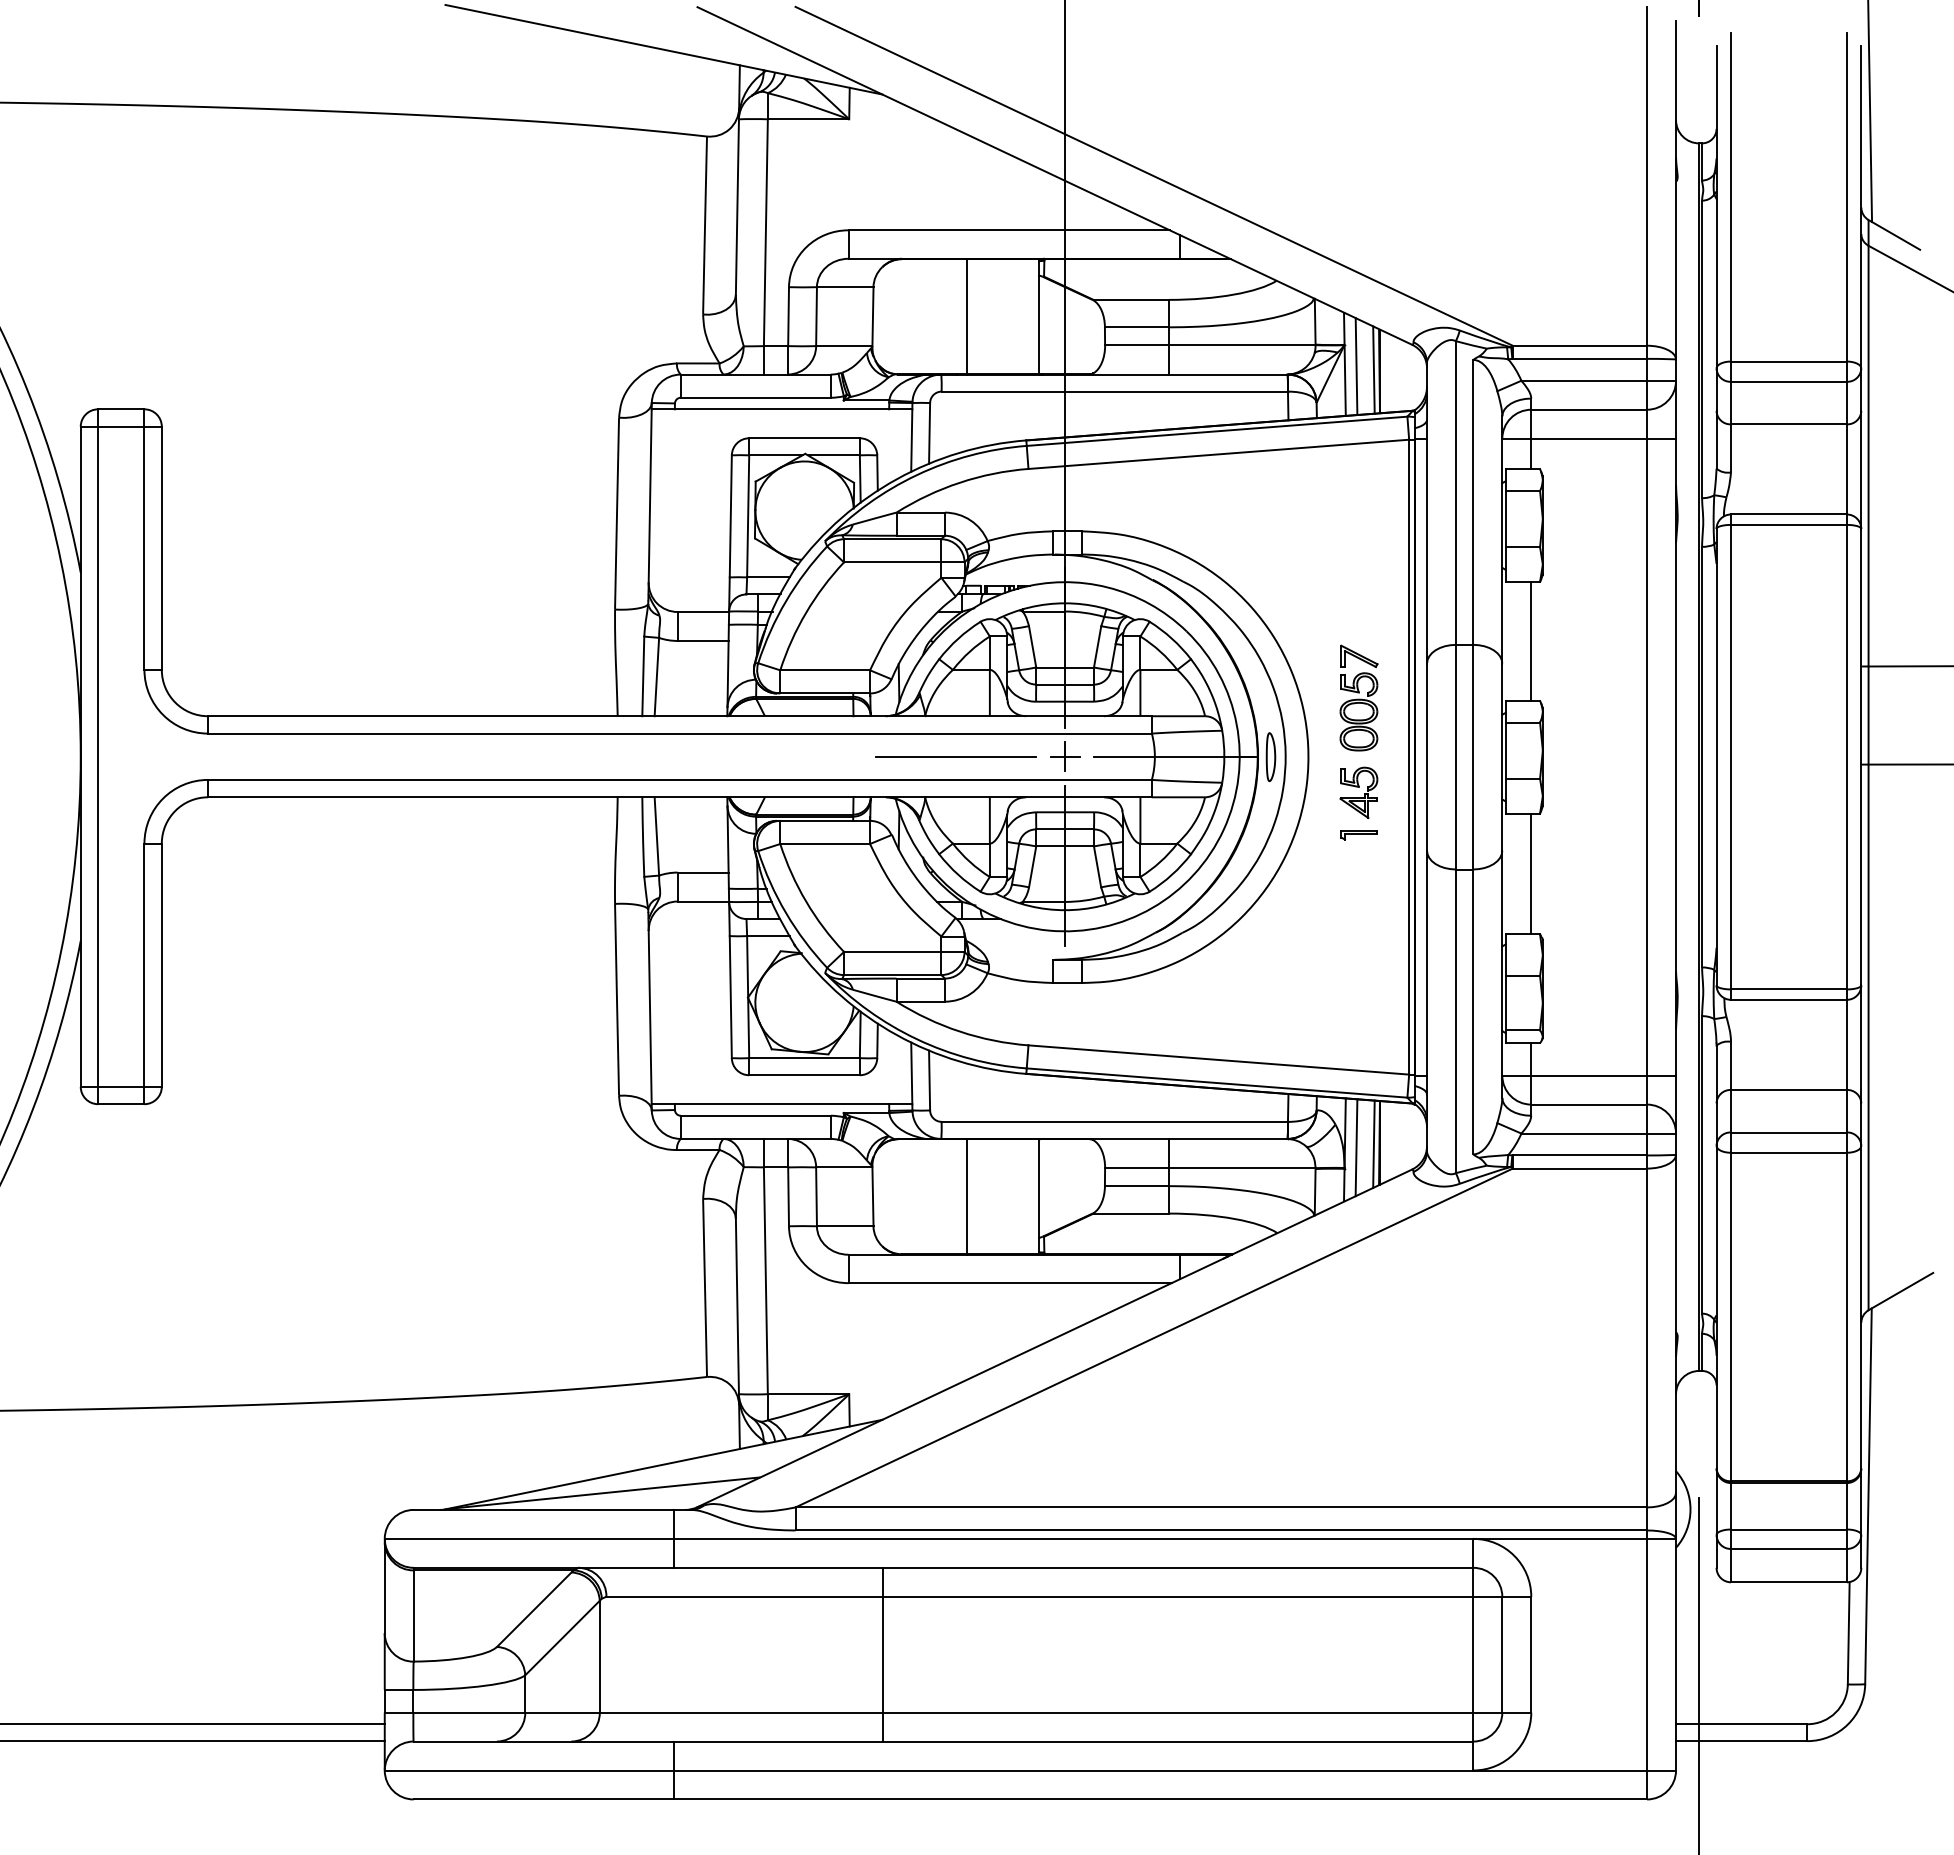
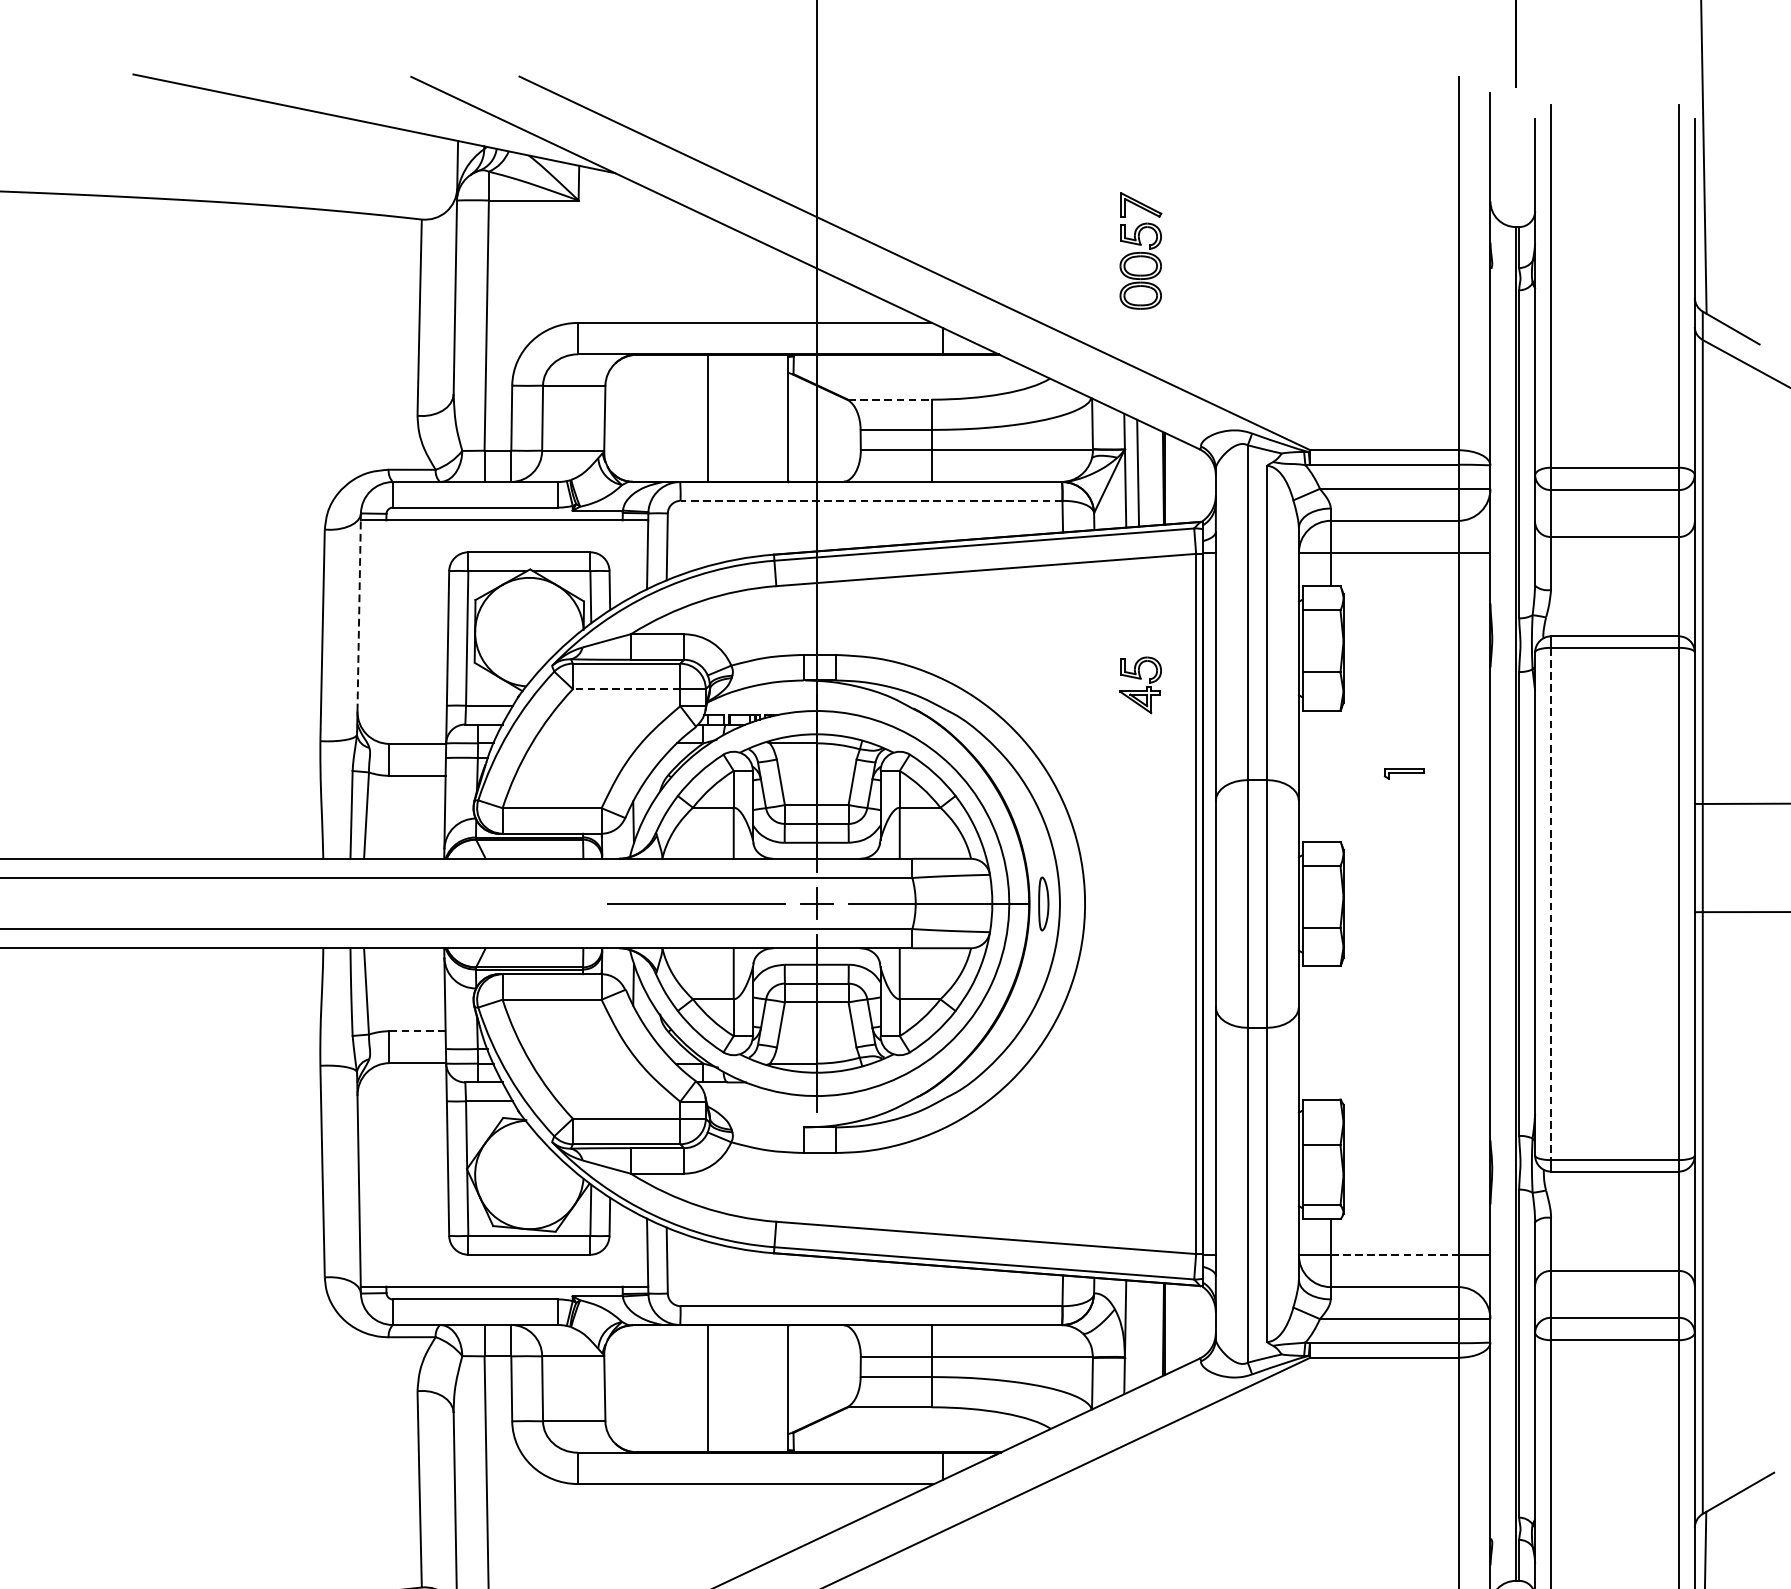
line: (1131, 299) -> (889, 399), solid -> dashed
line: (1373, 369) -> (1156, 476), removed
line: (1114, 391) -> (871, 500), solid -> dashed
line: (650, 495) -> (359, 615), solid -> dashed
line: (892, 562) -> (626, 689), solid -> dashed
line: (1531, 640) -> (1331, 775), removed
part: (1358, 697) -> (1140, 250), moved
line: (1731, 757) -> (1551, 904), solid -> dashed
part: (1358, 792) -> (1140, 684), moved
part: (1358, 835) -> (1403, 774), moved
line: (703, 872) -> (417, 1031), solid -> dashed
line: (1531, 873) -> (1331, 1032), removed
line: (1589, 1075) -> (1395, 1255), solid -> dashed
line: (1373, 1143) -> (1156, 1330), removed
line: (1356, 1147) -> (1138, 1334), removed

